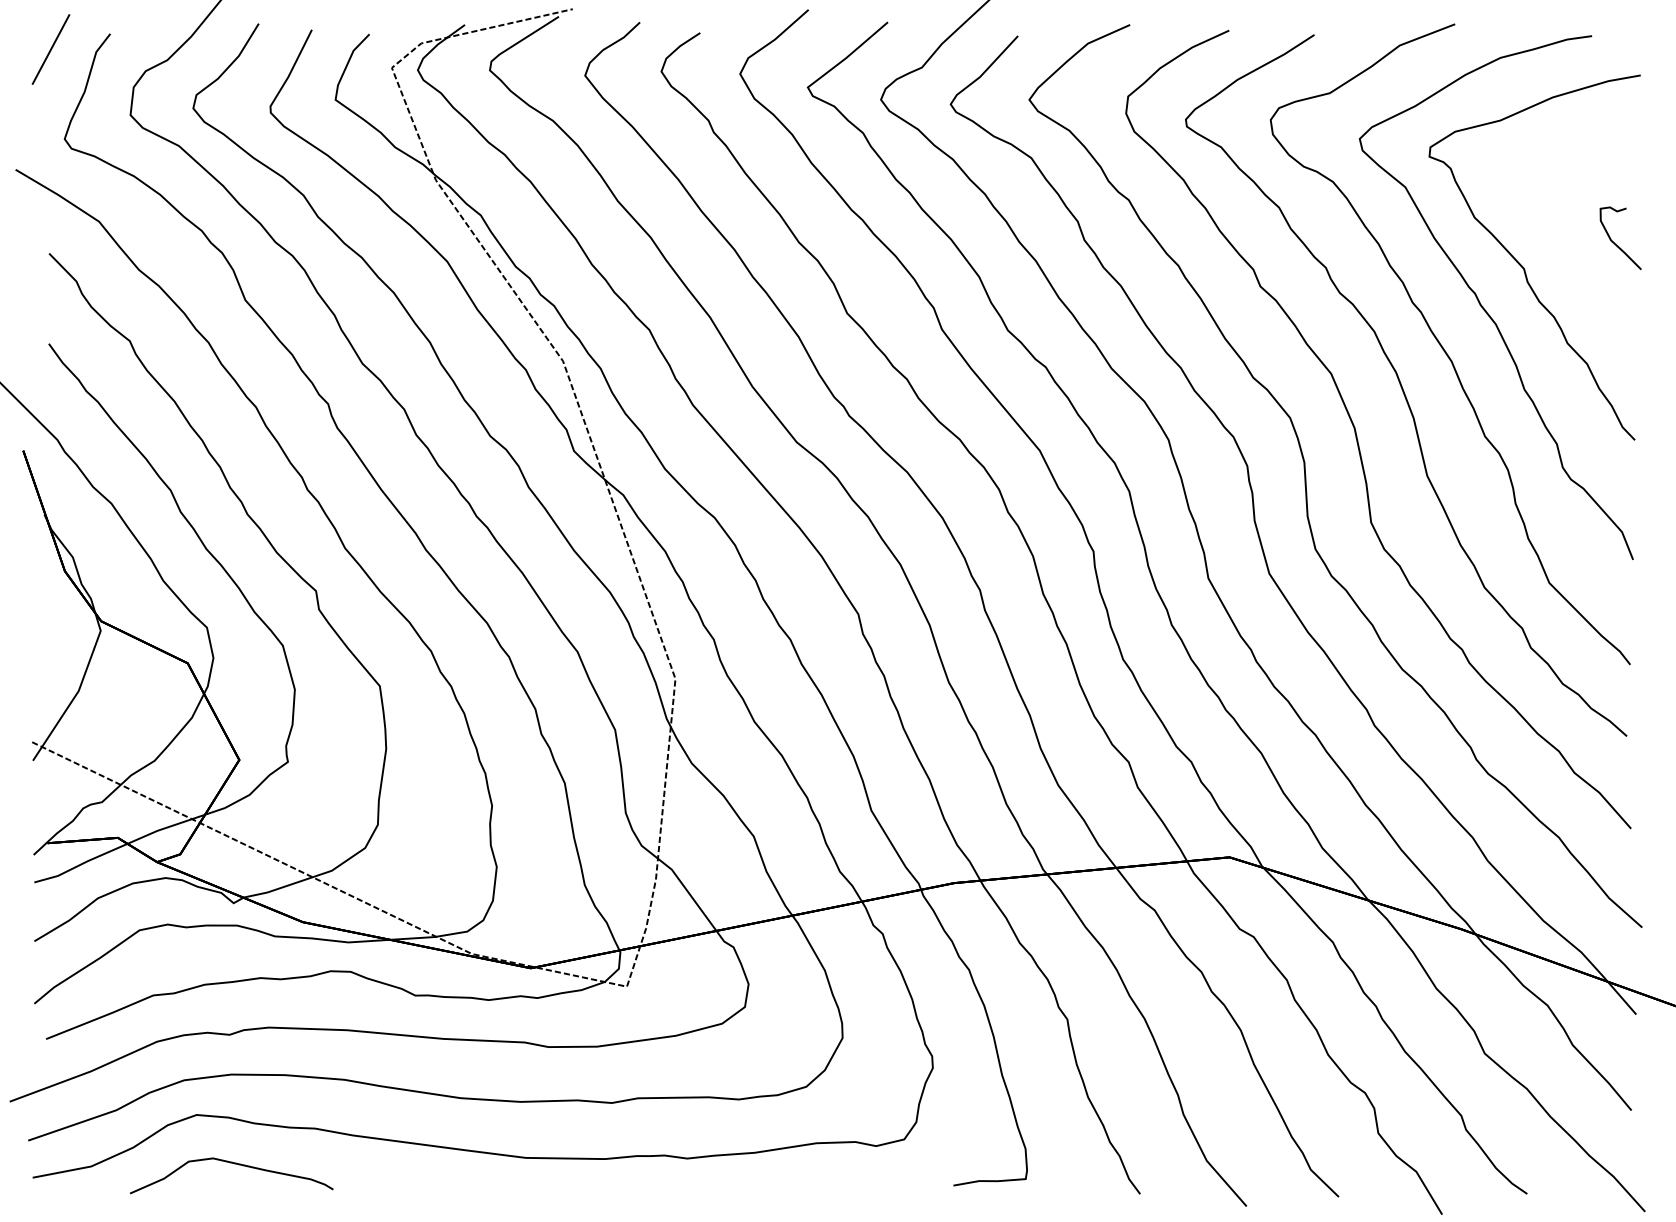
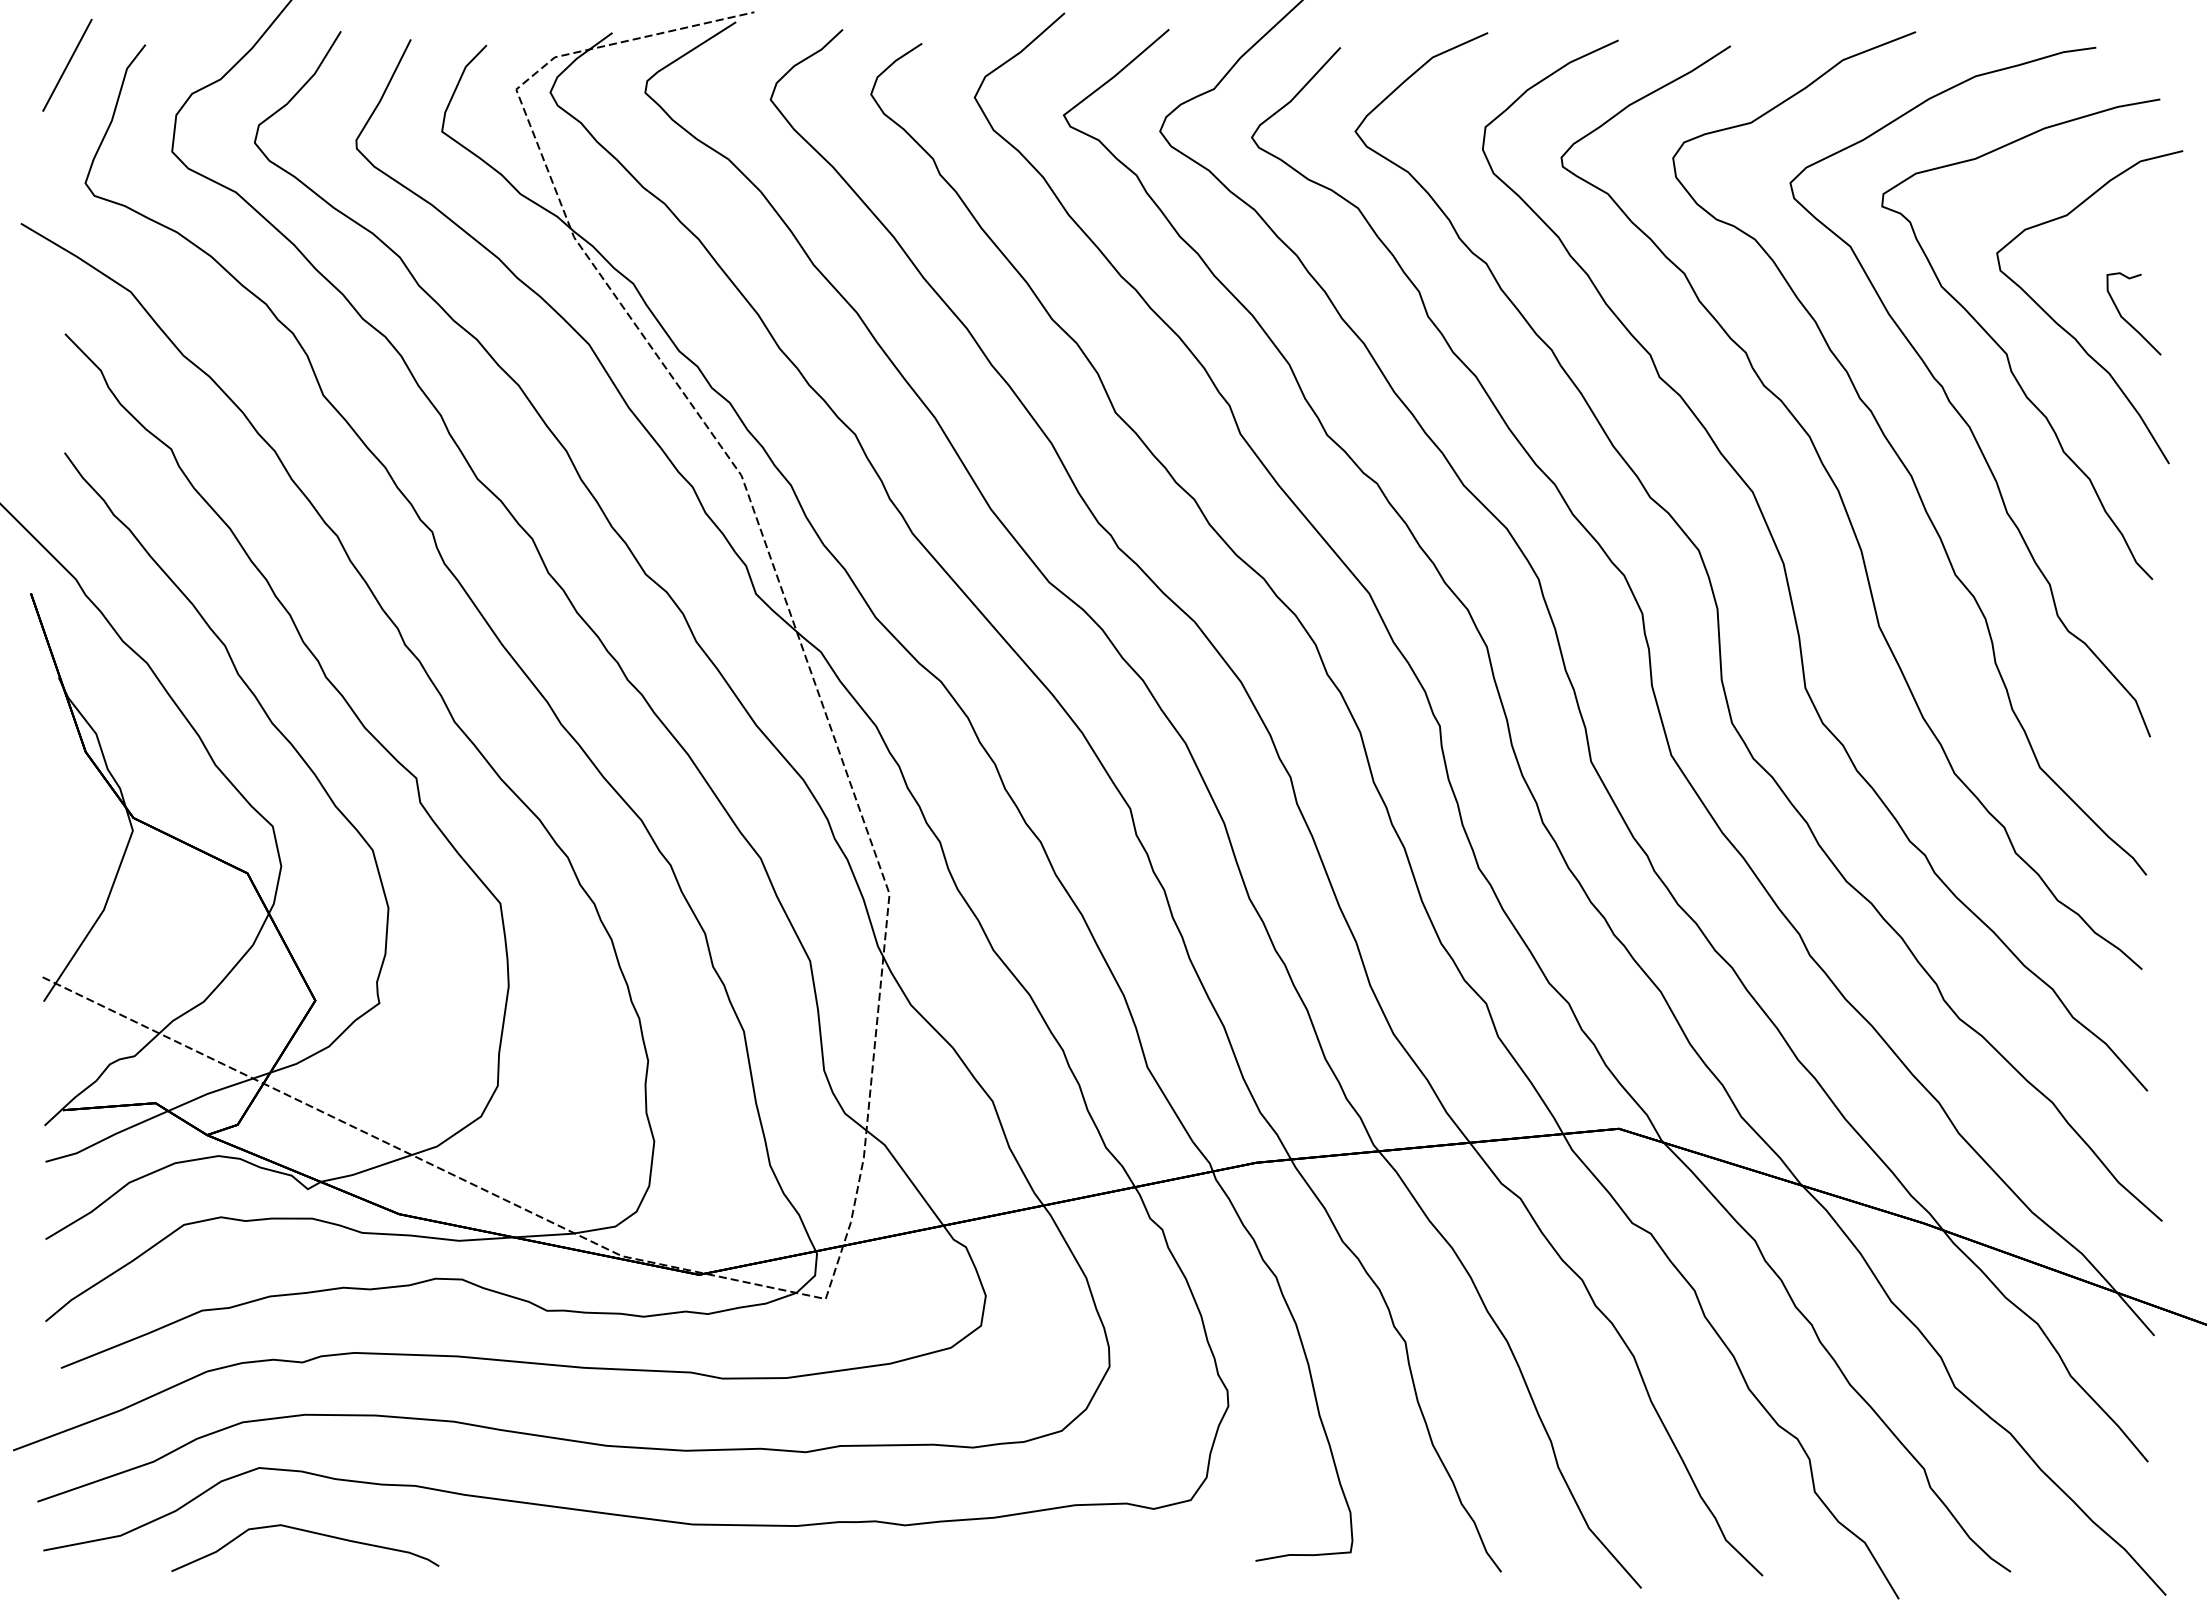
curve: (1571, 252) -> (2069, 332), added

